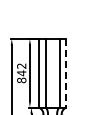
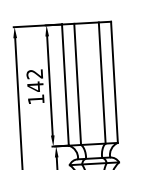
line: (66, 73) -> (114, 82), dashed -> solid
text: (21, 80) -> (35, 99), 842 -> 142

